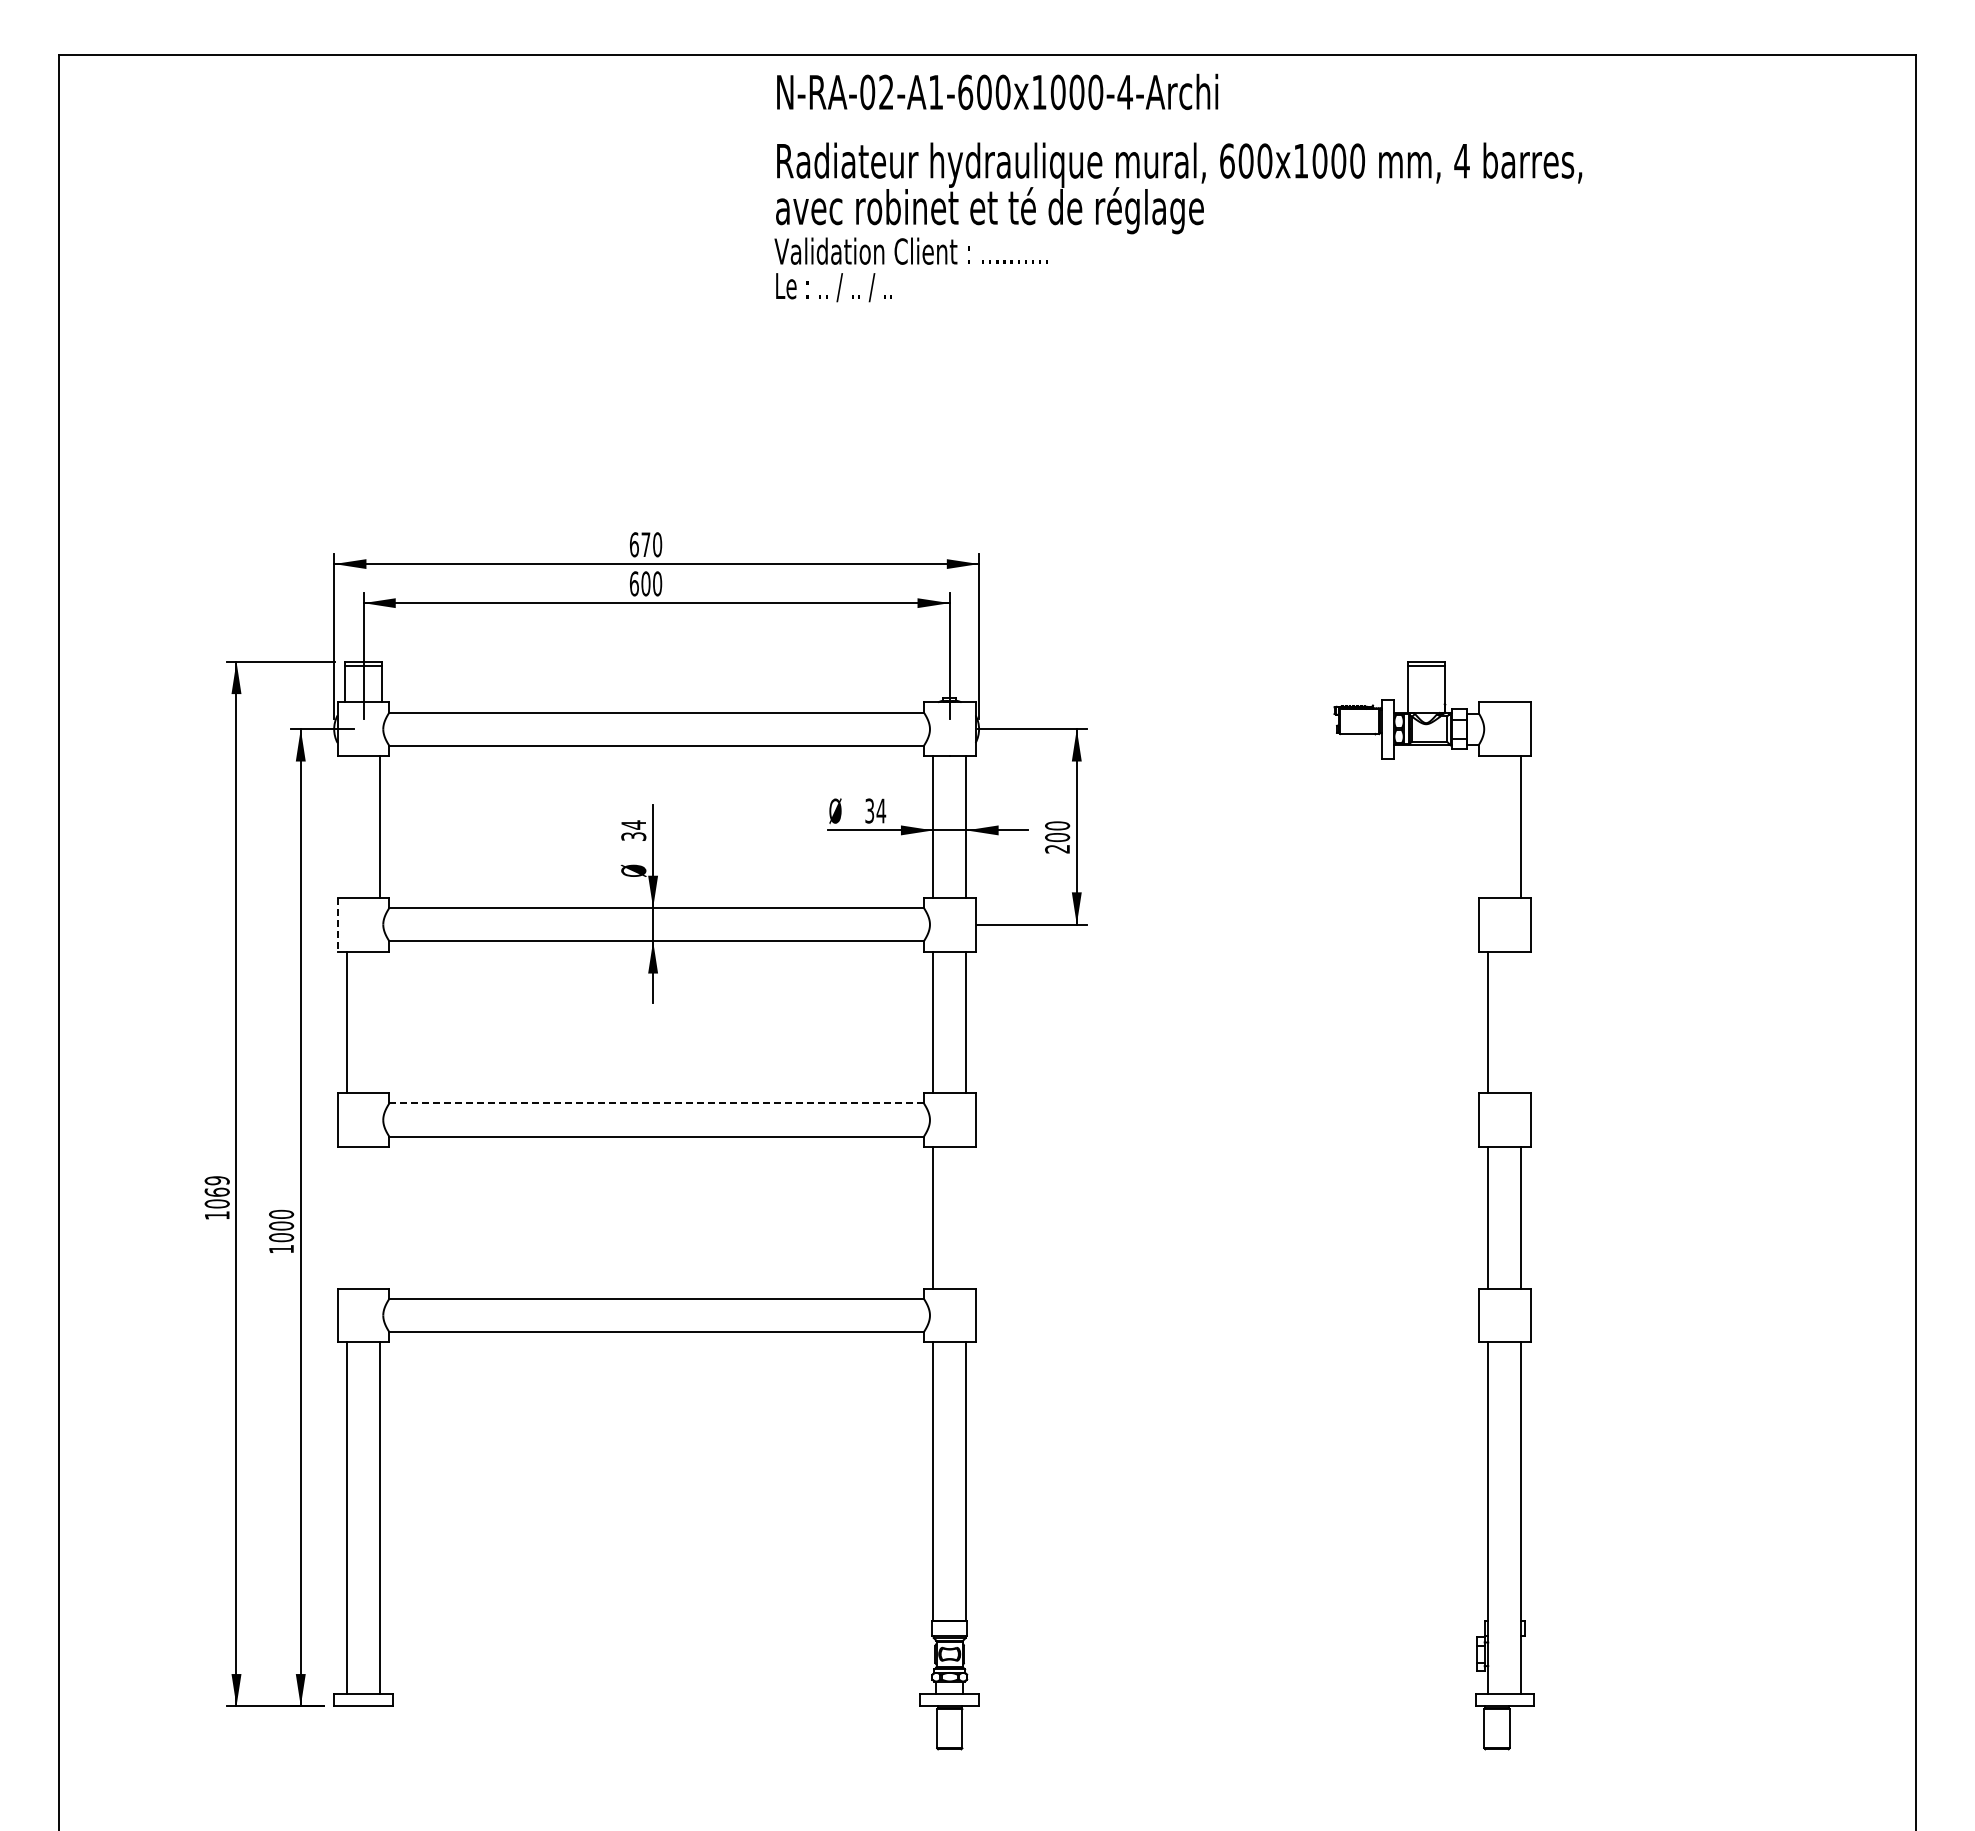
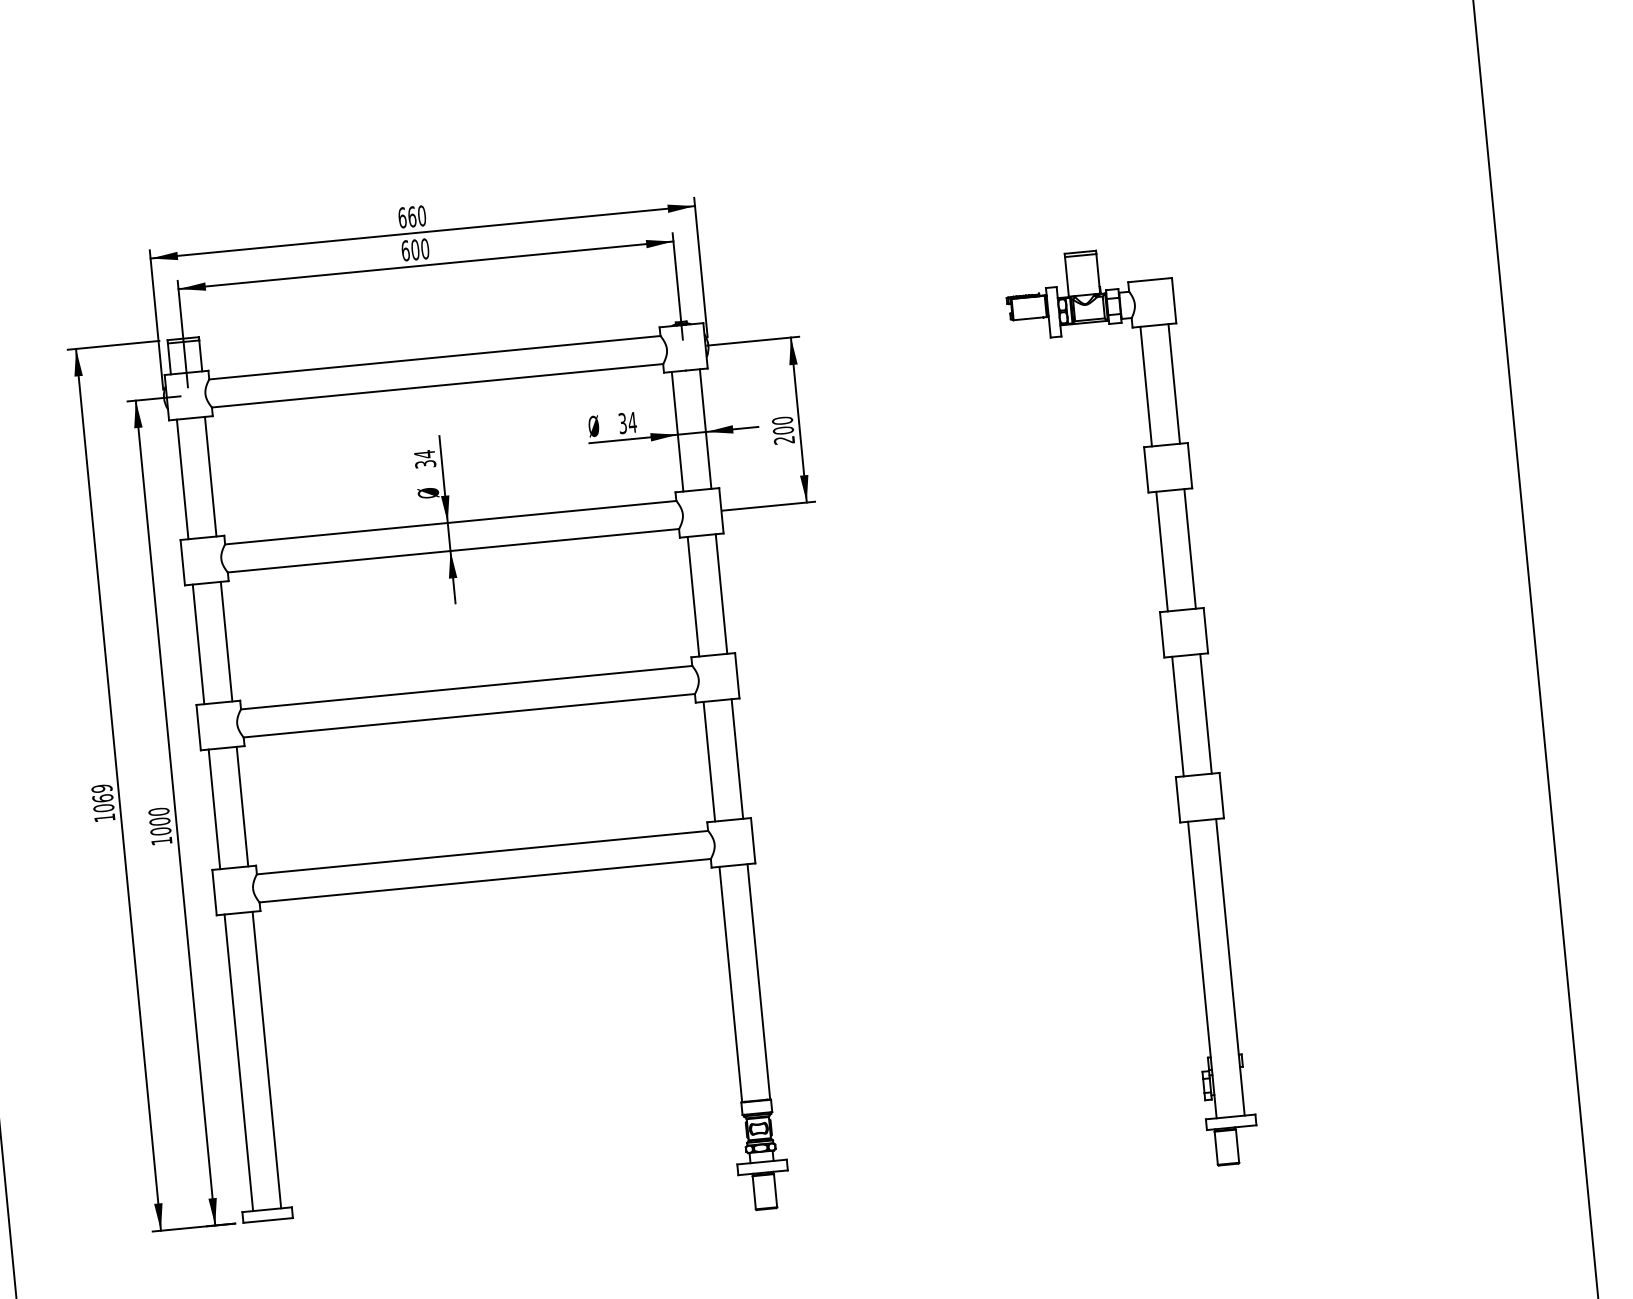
text: (645, 544) -> (411, 216), 670 -> 660
line: (346, 826) -> (182, 479), added
line: (1488, 826) -> (1146, 386), added
line: (337, 924) -> (182, 562), dashed -> solid
line: (380, 1022) -> (226, 641), added
line: (1521, 1022) -> (1190, 549), added
line: (656, 1103) -> (466, 687), dashed -> solid
line: (346, 1217) -> (214, 809), added
line: (380, 1217) -> (242, 806), added
line: (966, 1217) -> (737, 758), added

